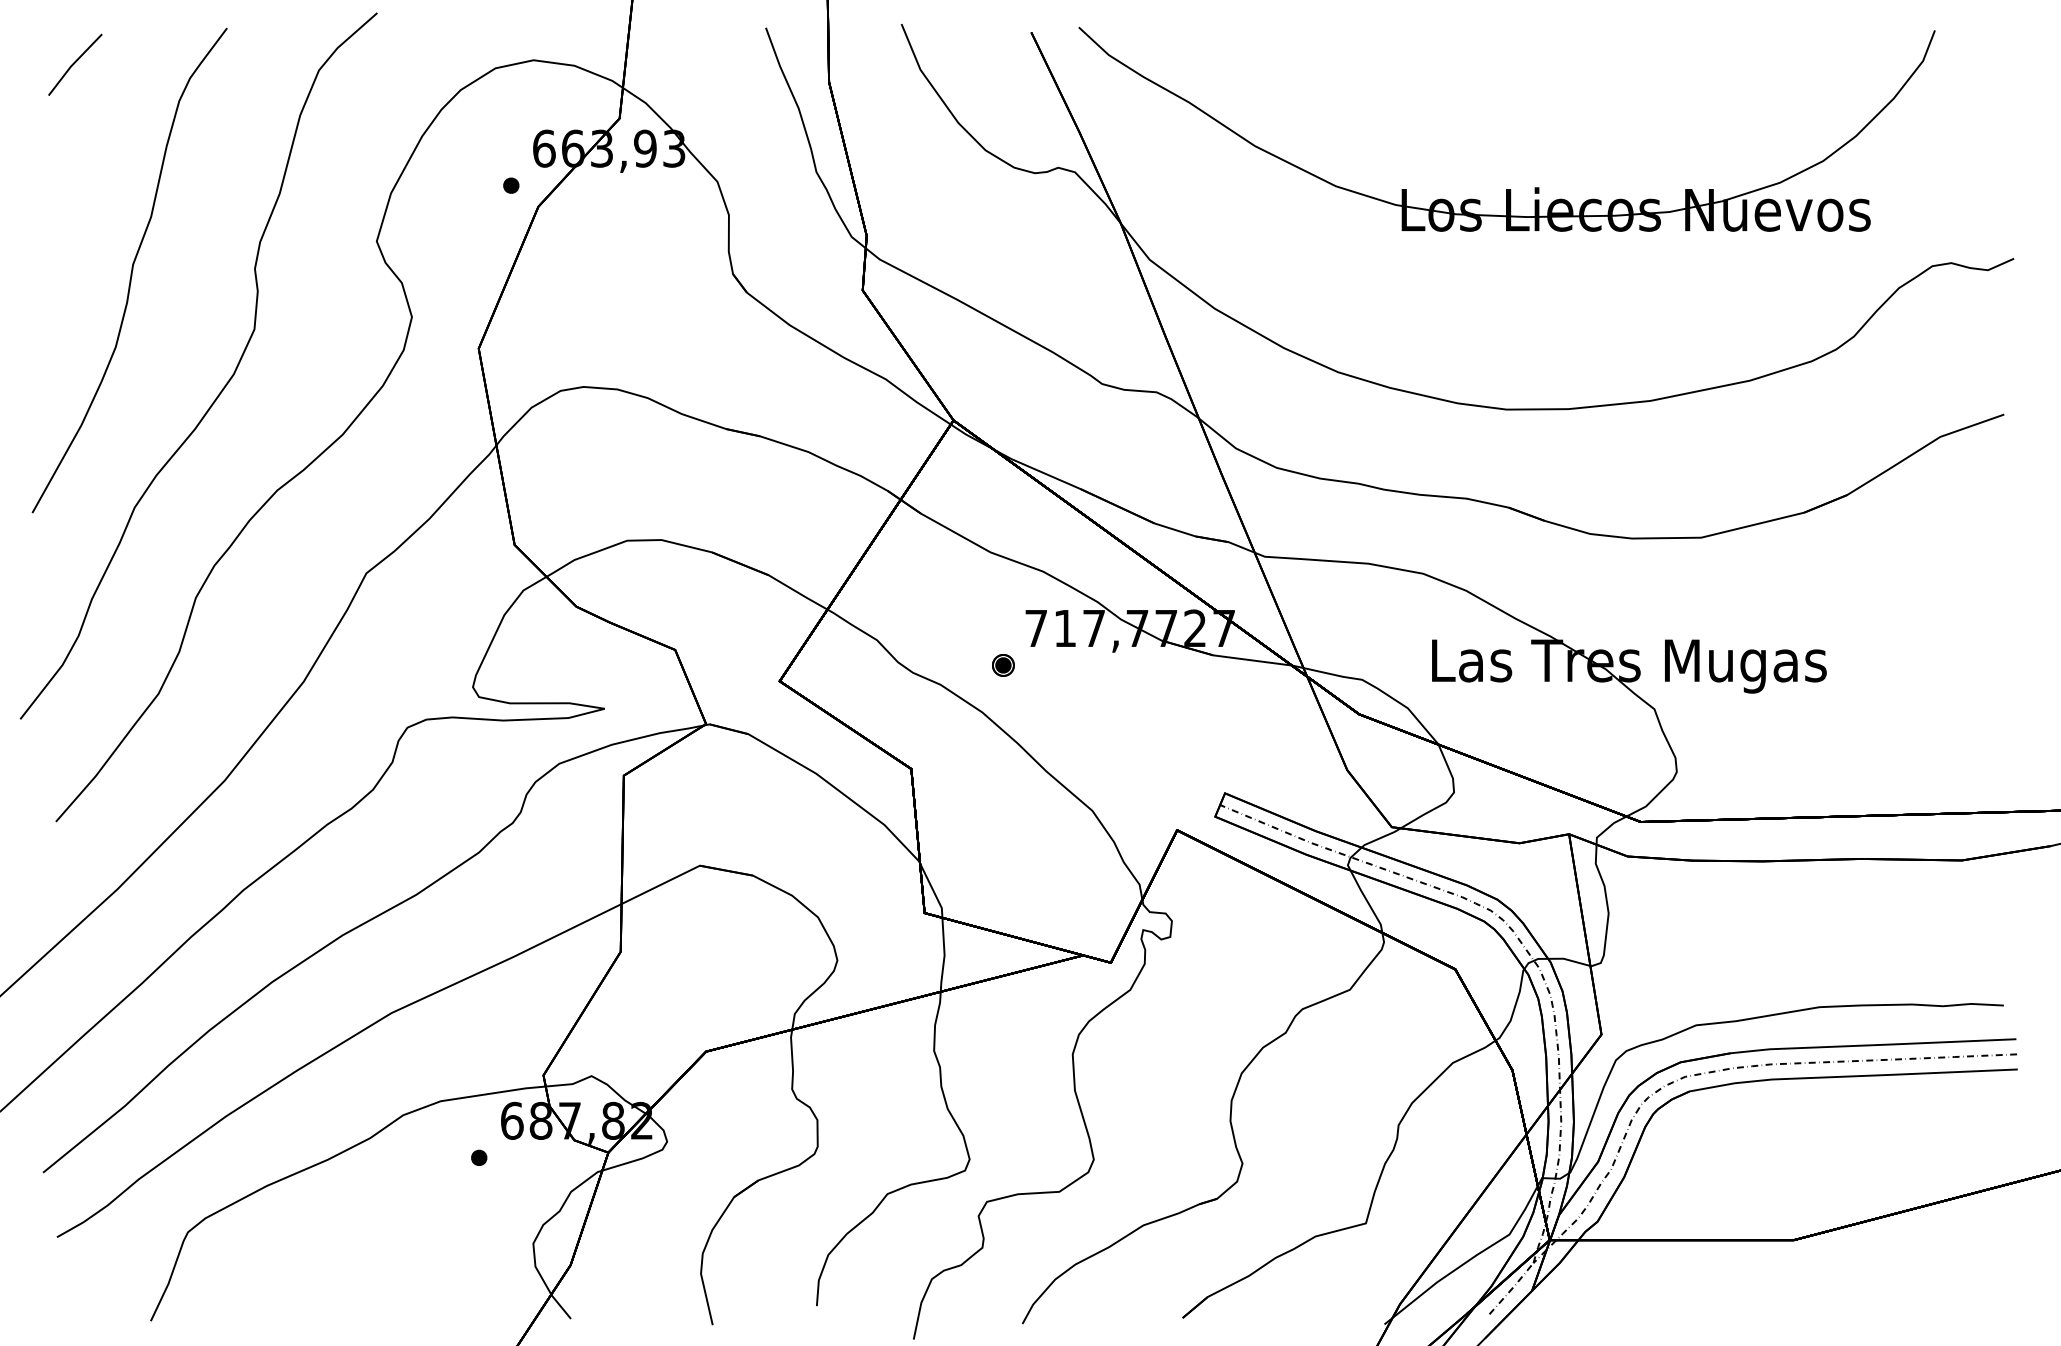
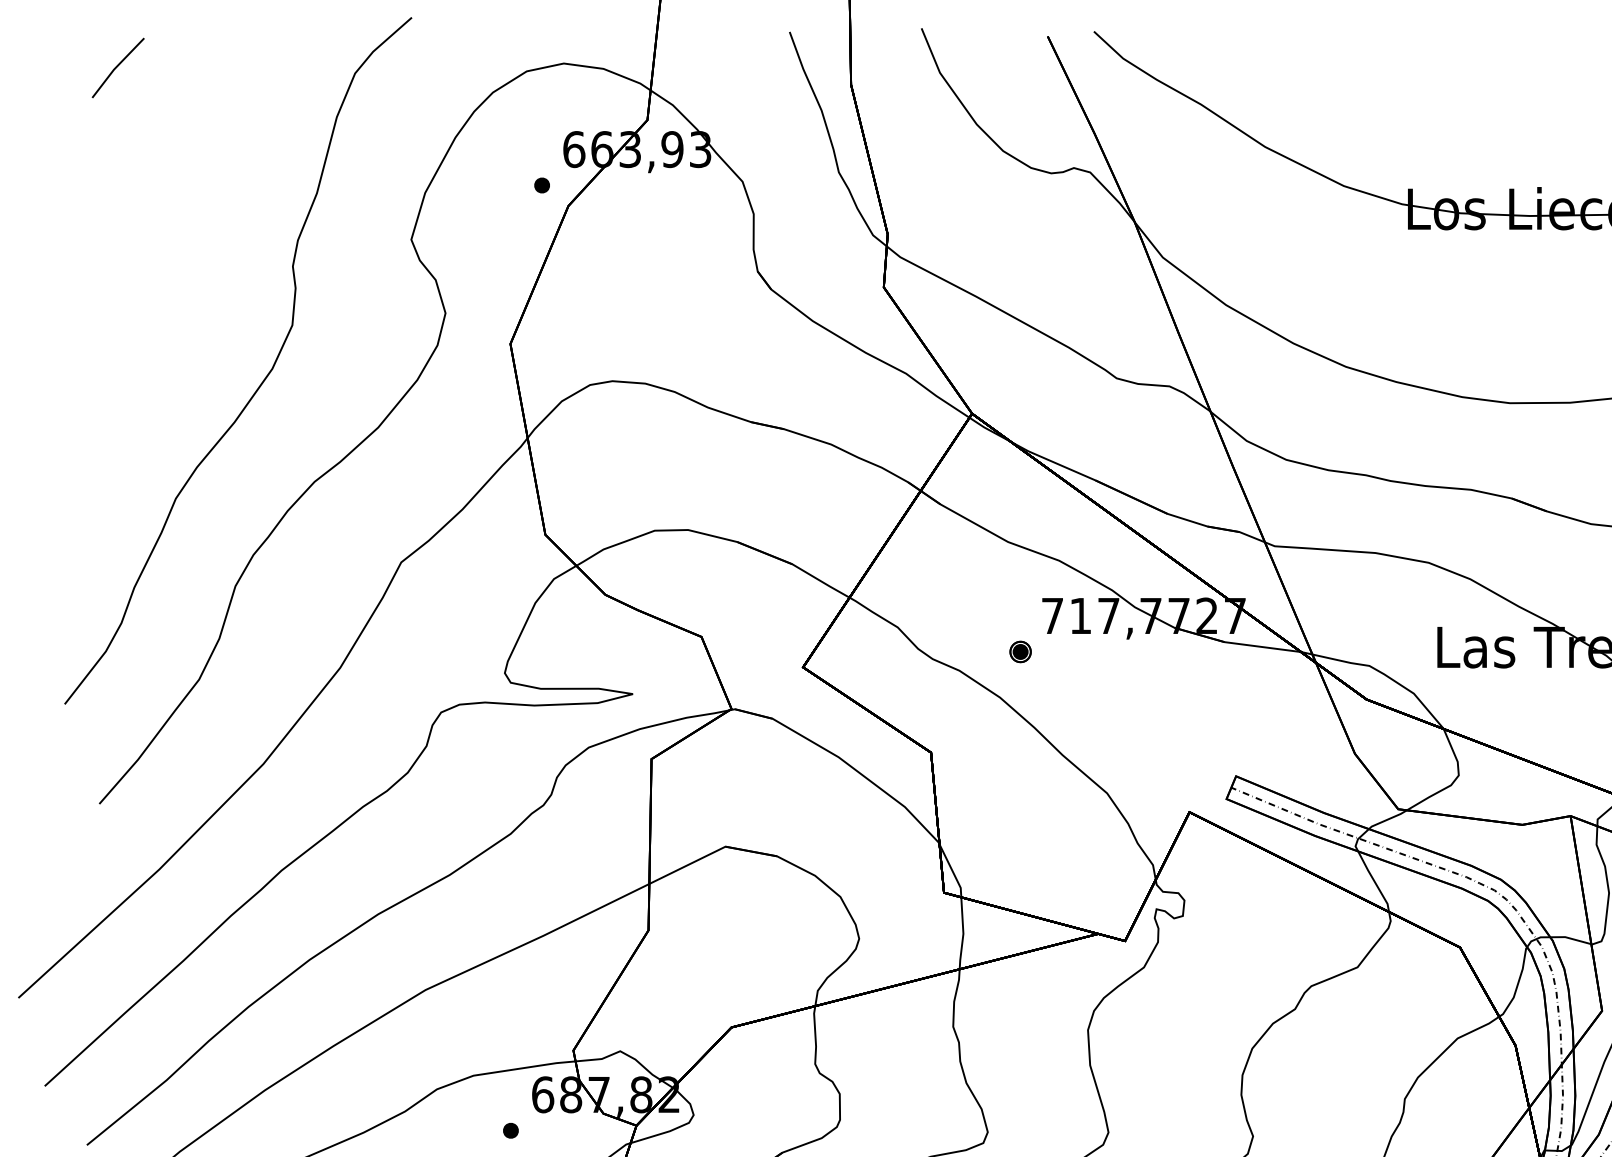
curve: (131, 270) -> (172, 267), removed

